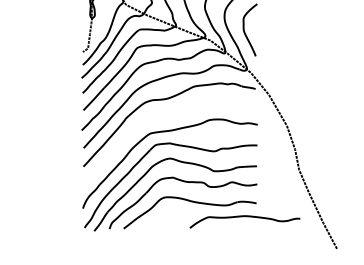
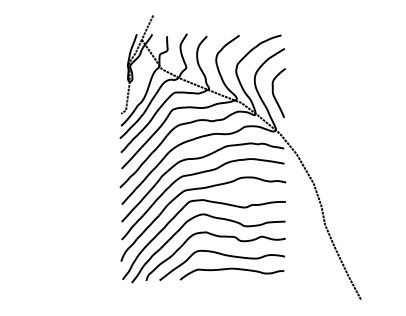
part: (164, 116) -> (198, 174), added
curve: (244, 217) -> (231, 269), moved

